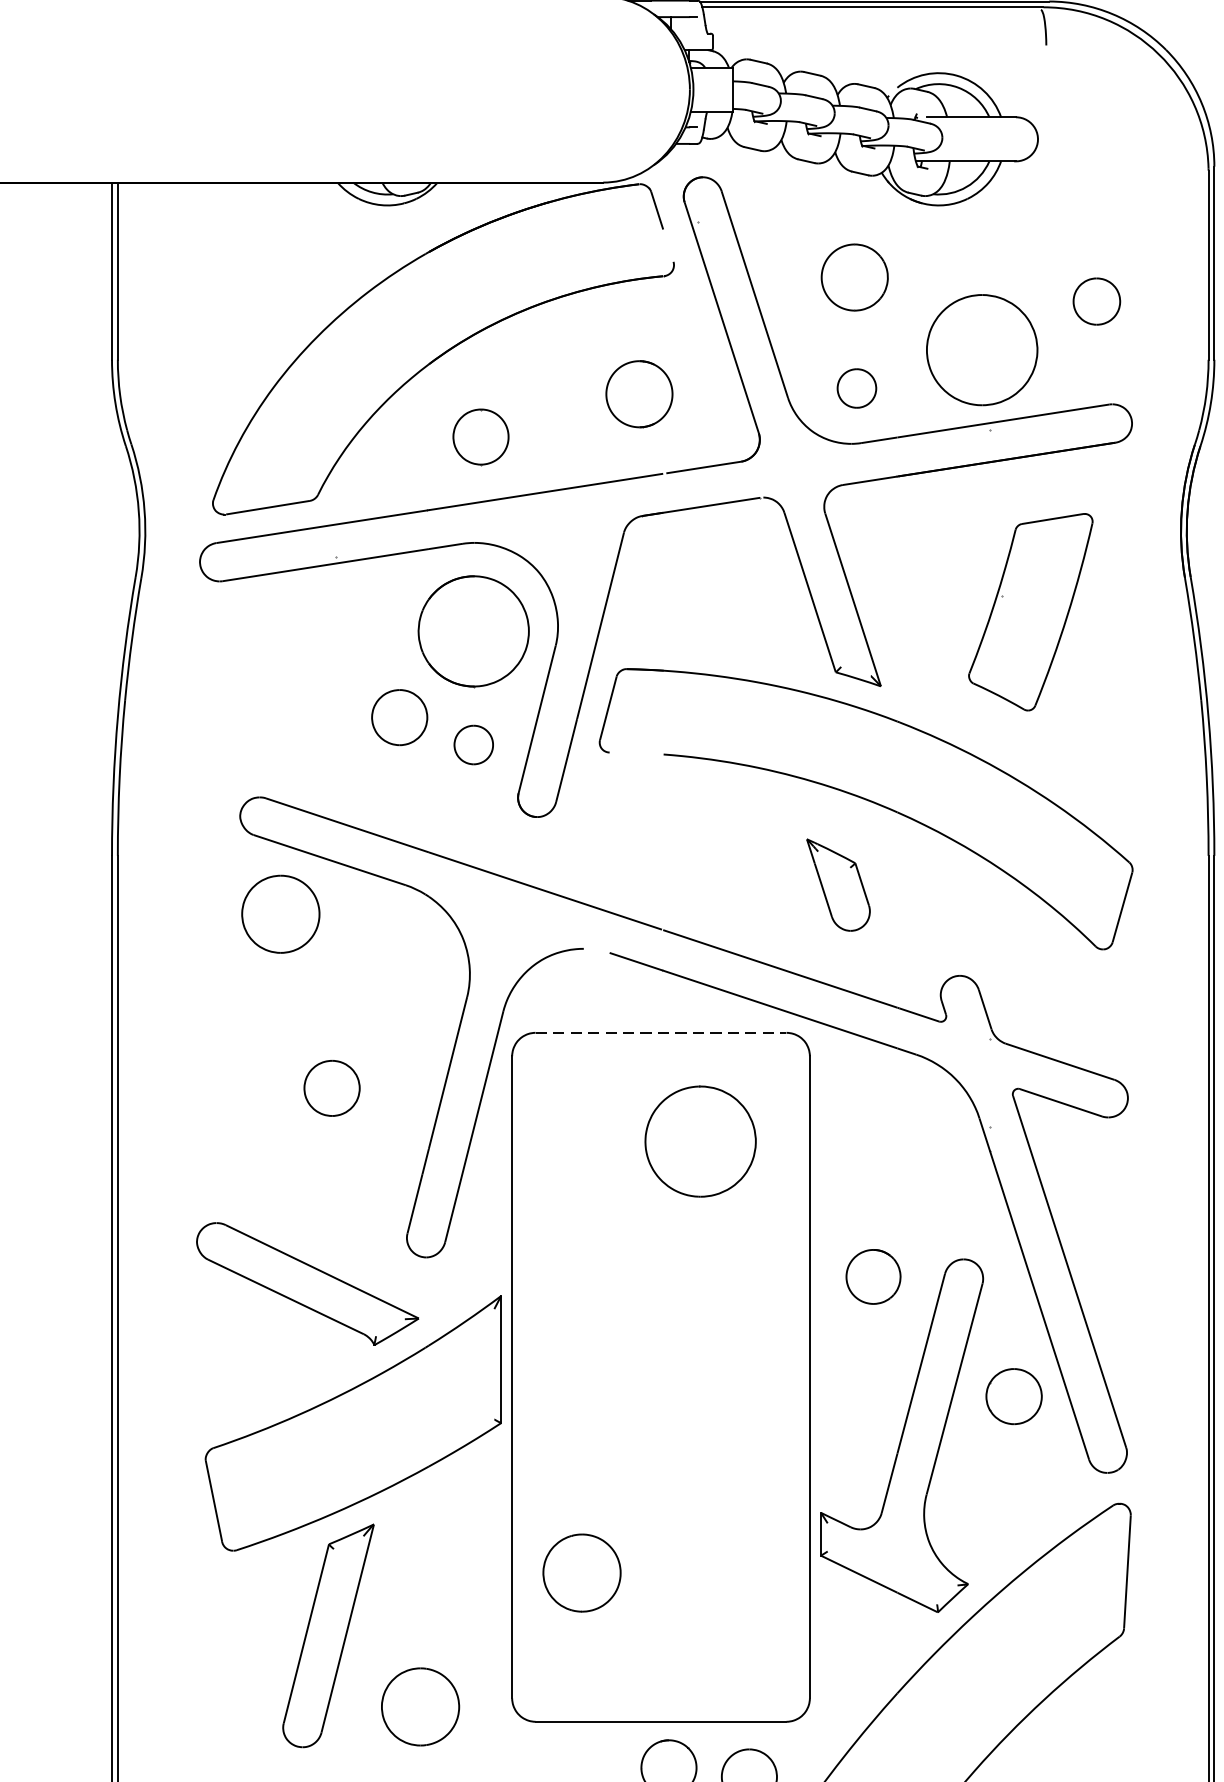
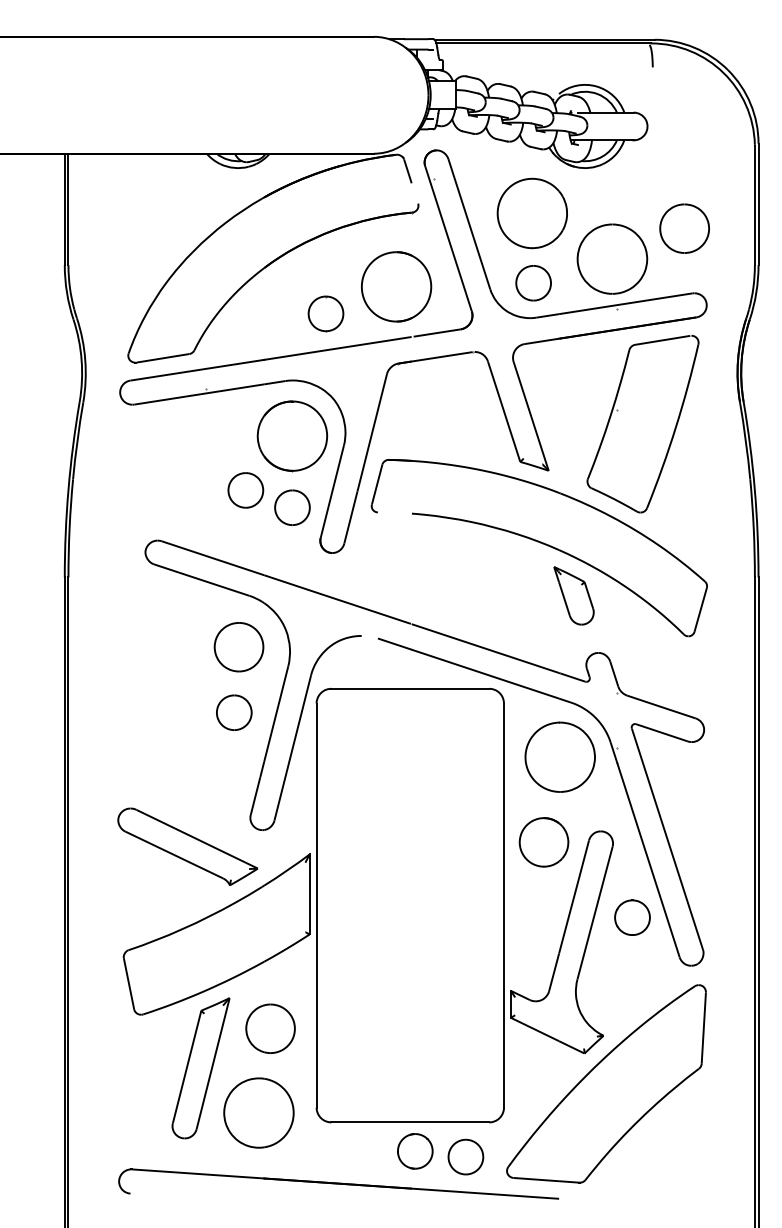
part: (853, 277) -> (531, 213), size x1.67
part: (1096, 301) -> (684, 228), size x1.67
part: (856, 388) -> (533, 283), size x1.43
part: (639, 393) -> (396, 286), size x1.67
part: (480, 436) -> (325, 313), moved
part: (1029, 611) -> (642, 423), size x1.43
part: (473, 744) -> (292, 507), size x1.43
part: (837, 884) -> (573, 595), moved
part: (279, 914) -> (238, 647), moved
line: (661, 1032) -> (410, 688), dashed -> solid
part: (332, 1087) -> (234, 712), moved
part: (699, 1140) -> (559, 756), moved
part: (872, 1277) -> (543, 842), size x1.43
part: (581, 1572) -> (270, 1028), moved
part: (419, 1706) -> (258, 1112), size x1.43

